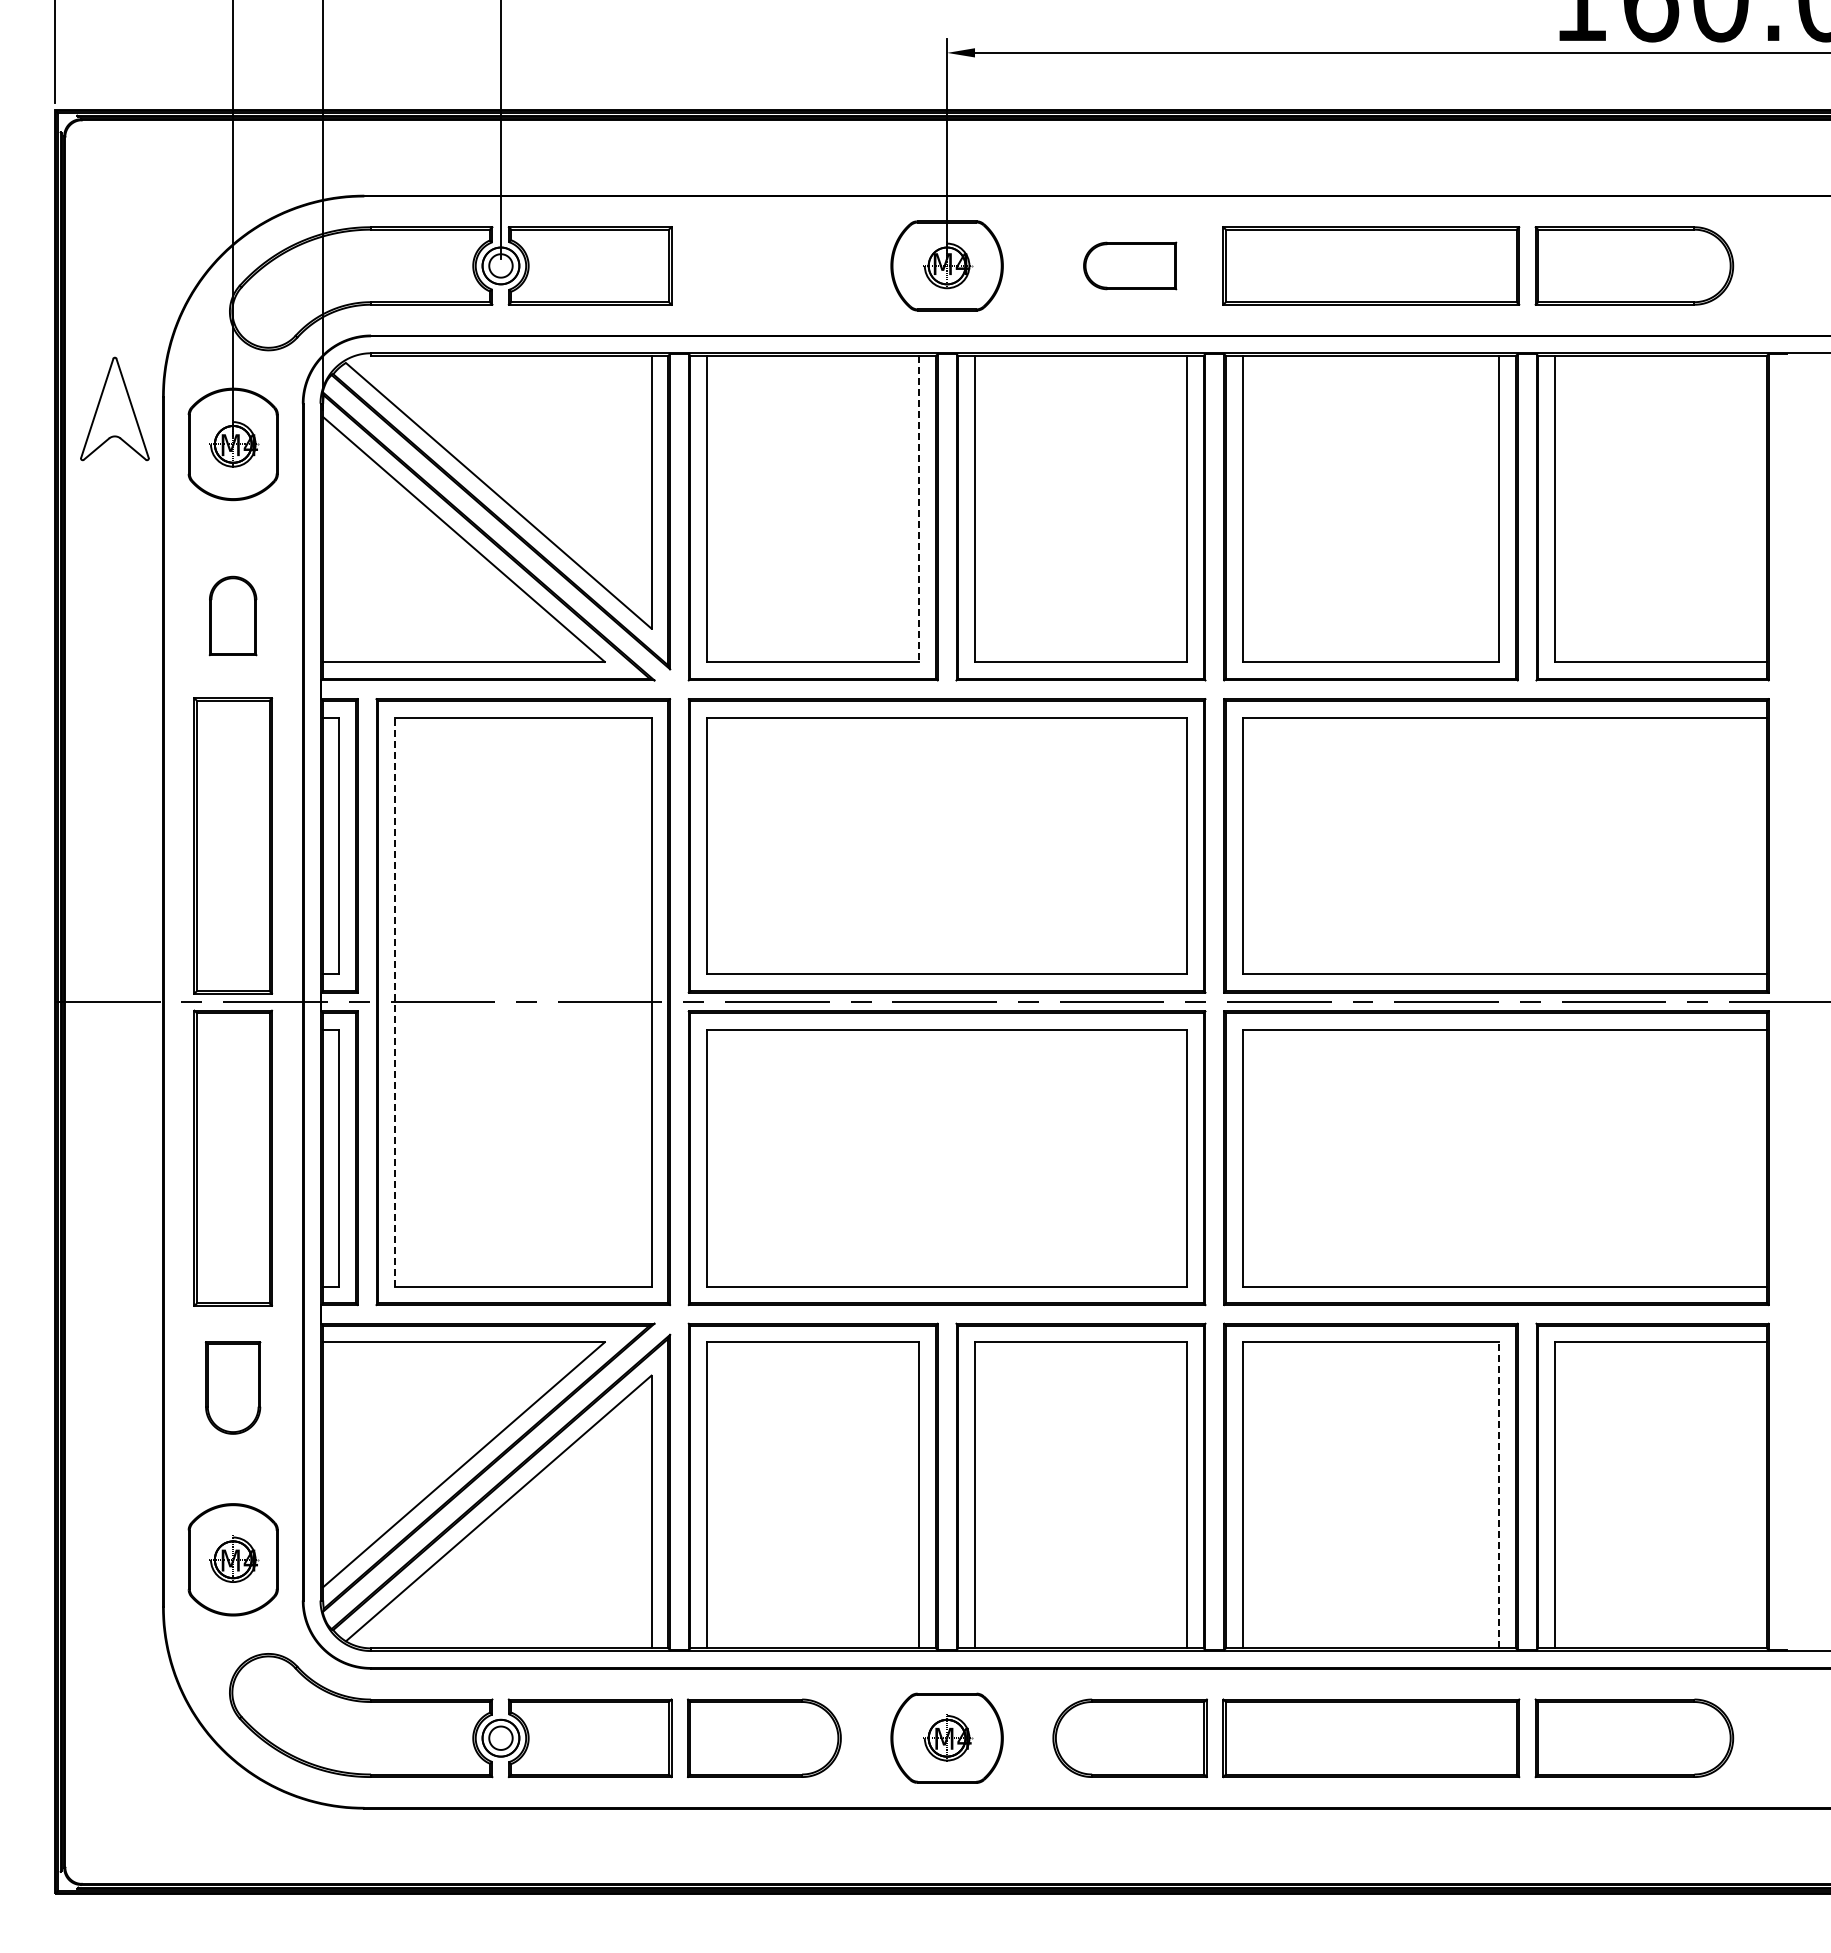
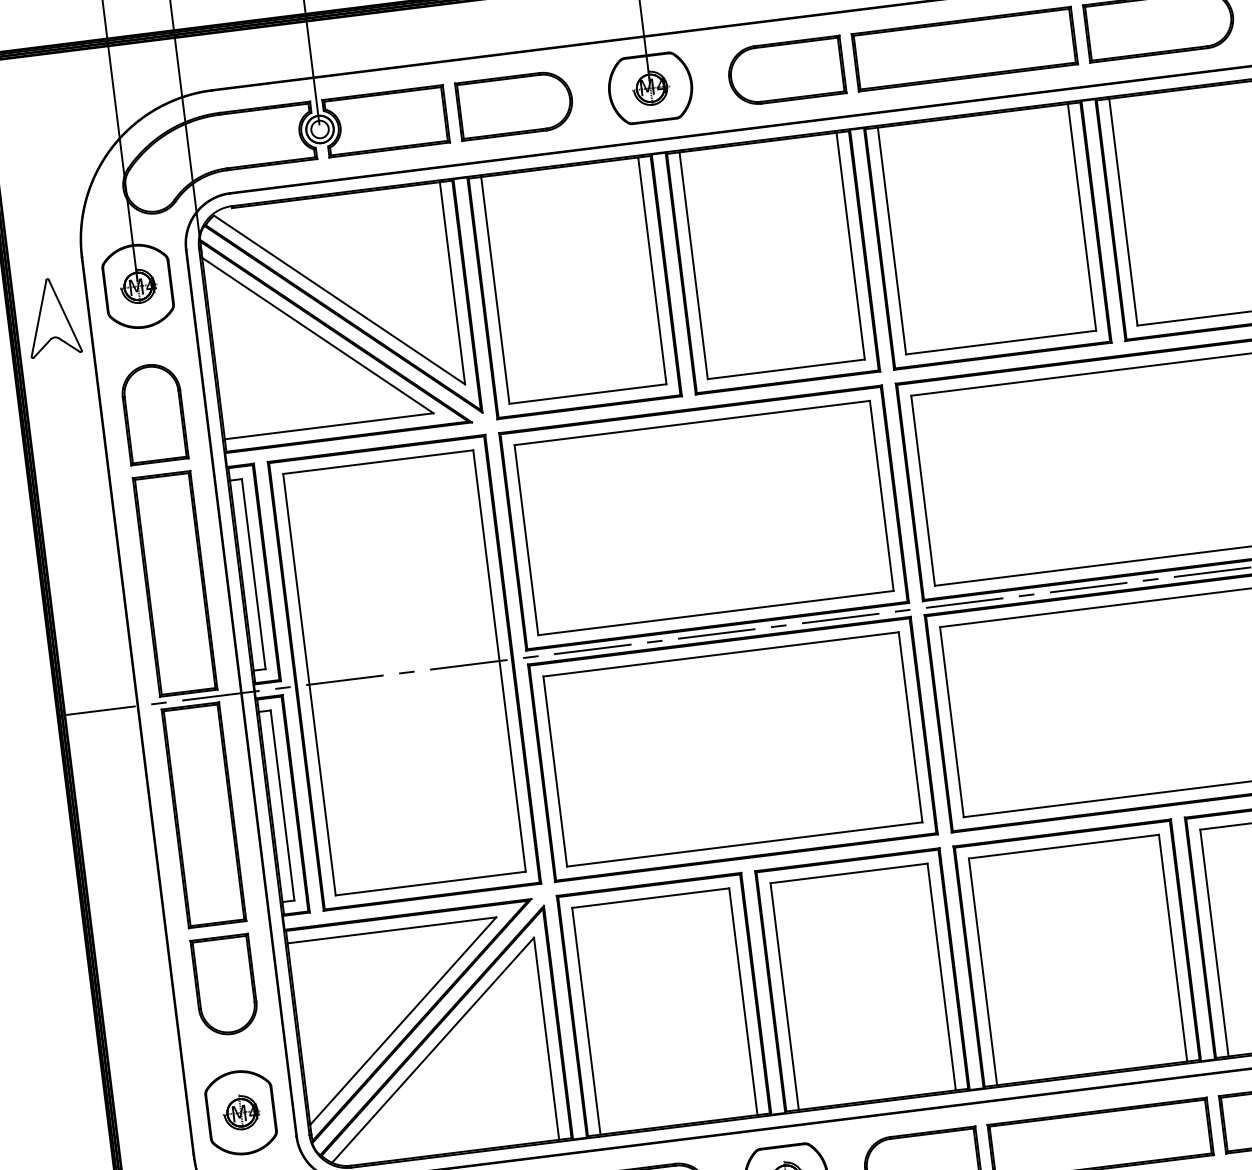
part: (764, 265) -> (515, 104), added
part: (1129, 265) -> (785, 71), size x1.67
part: (114, 408) -> (51, 316), moved
line: (919, 509) -> (652, 271), dashed -> solid
part: (232, 615) -> (153, 413), size x1.67
line: (395, 1001) -> (309, 684), dashed -> solid
part: (232, 1387) -> (224, 985), size x1.43
line: (1499, 1494) -> (1173, 947), dashed -> solid

